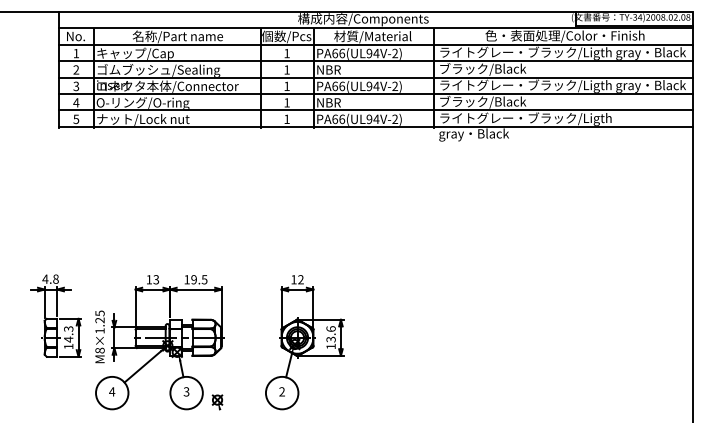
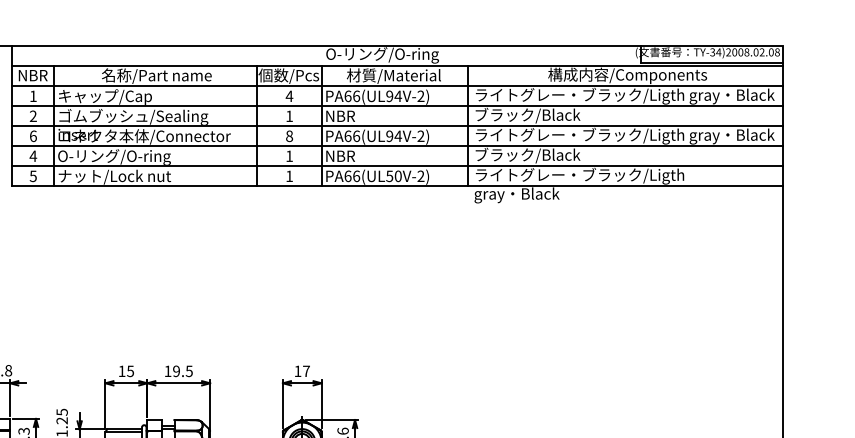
text: (363, 19) -> (382, 54), 構成内容/Components -> O-リング/O-ring
text: (75, 36) -> (32, 75), No. -> NBR
text: (564, 36) -> (626, 75), 色・表面処理/Color・Finish -> 構成内容/Components
text: (286, 53) -> (288, 96), 1 -> 4
text: (76, 86) -> (33, 136), 3 -> 6
text: (286, 86) -> (288, 136), 1 -> 8
text: (372, 119) -> (393, 176), PA66(UL94V-2) -> PA66(UL50V-2)
text: (155, 279) -> (129, 371), 13 -> 15
text: (300, 279) -> (305, 371), 12 -> 17

